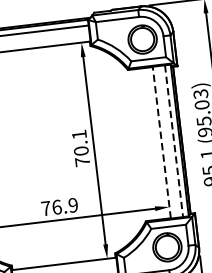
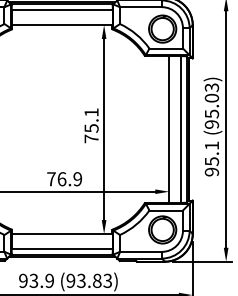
line: (162, 142) -> (169, 129), dashed -> solid
line: (174, 142) -> (181, 130), dashed -> solid
text: (81, 151) -> (91, 128), 70.1 -> 75.1

